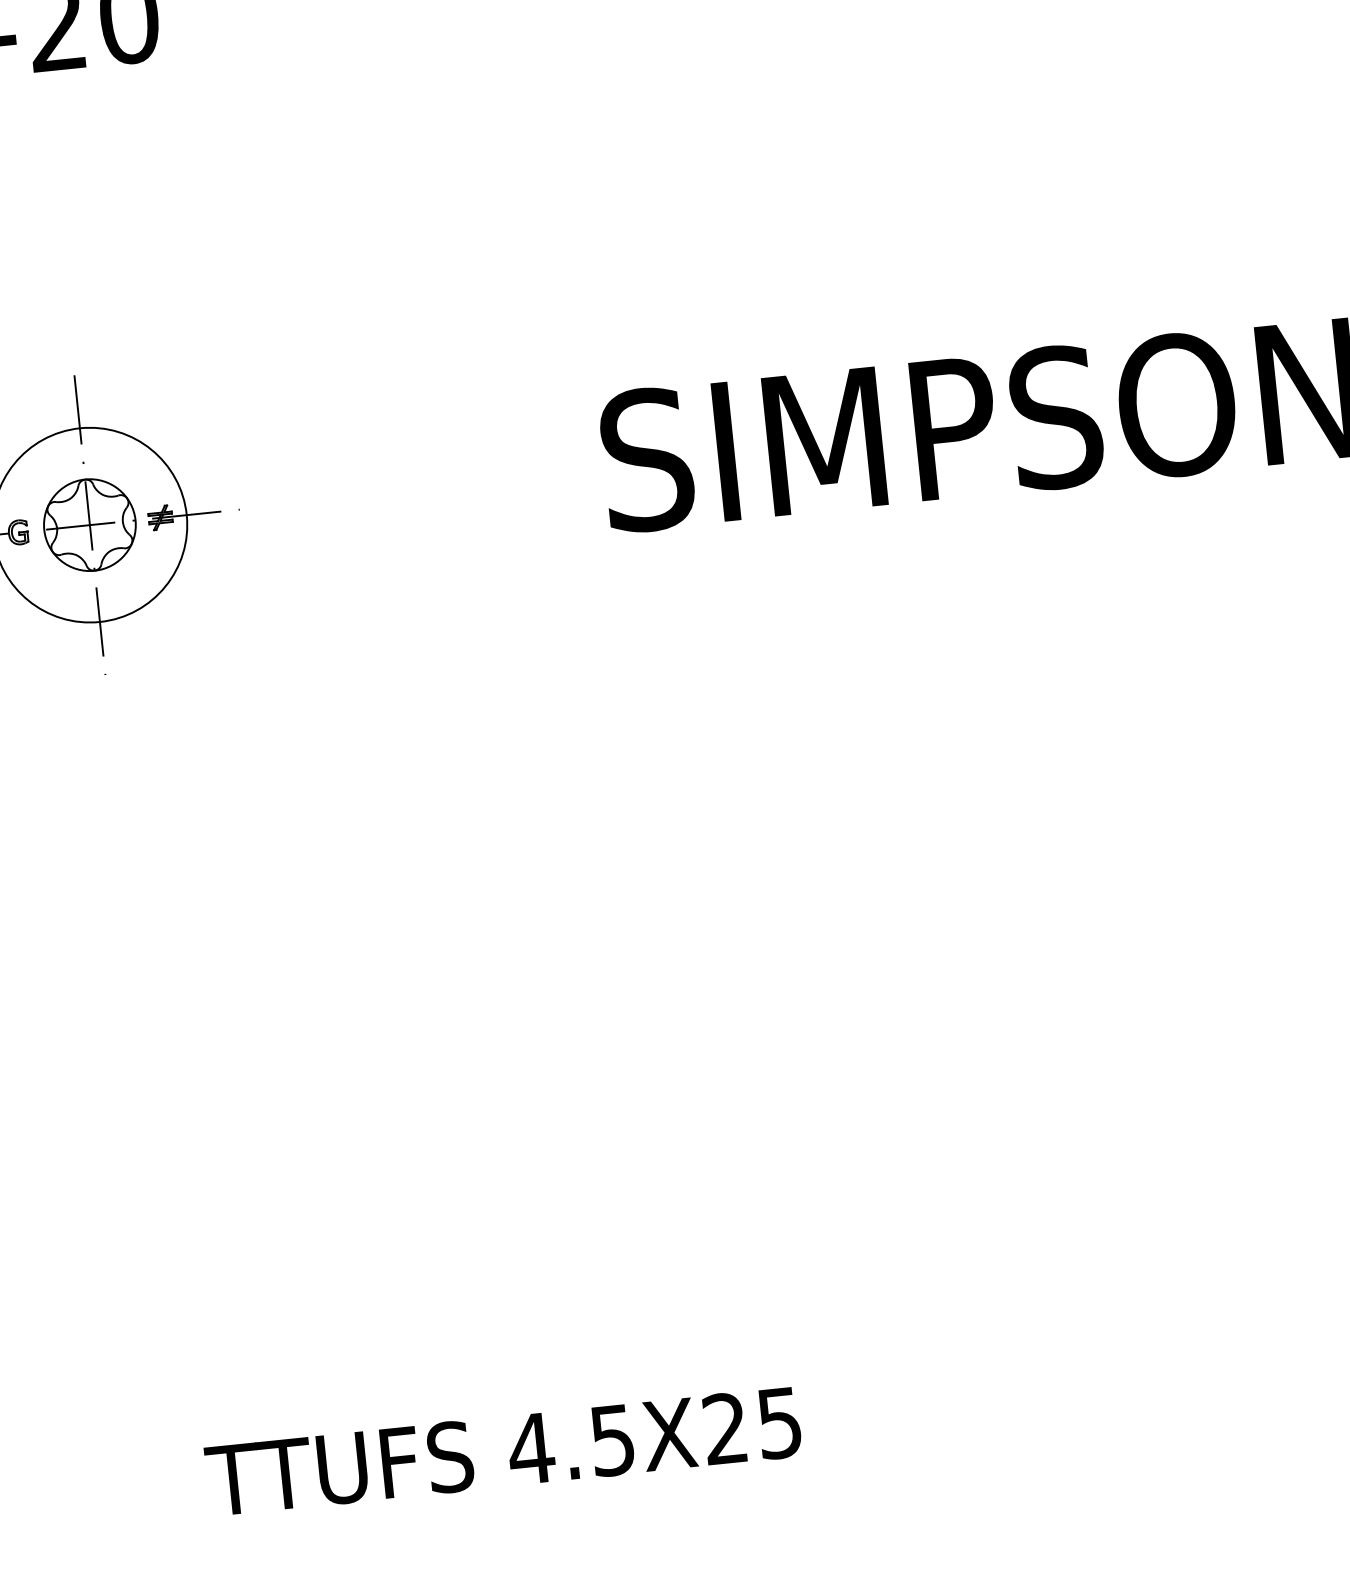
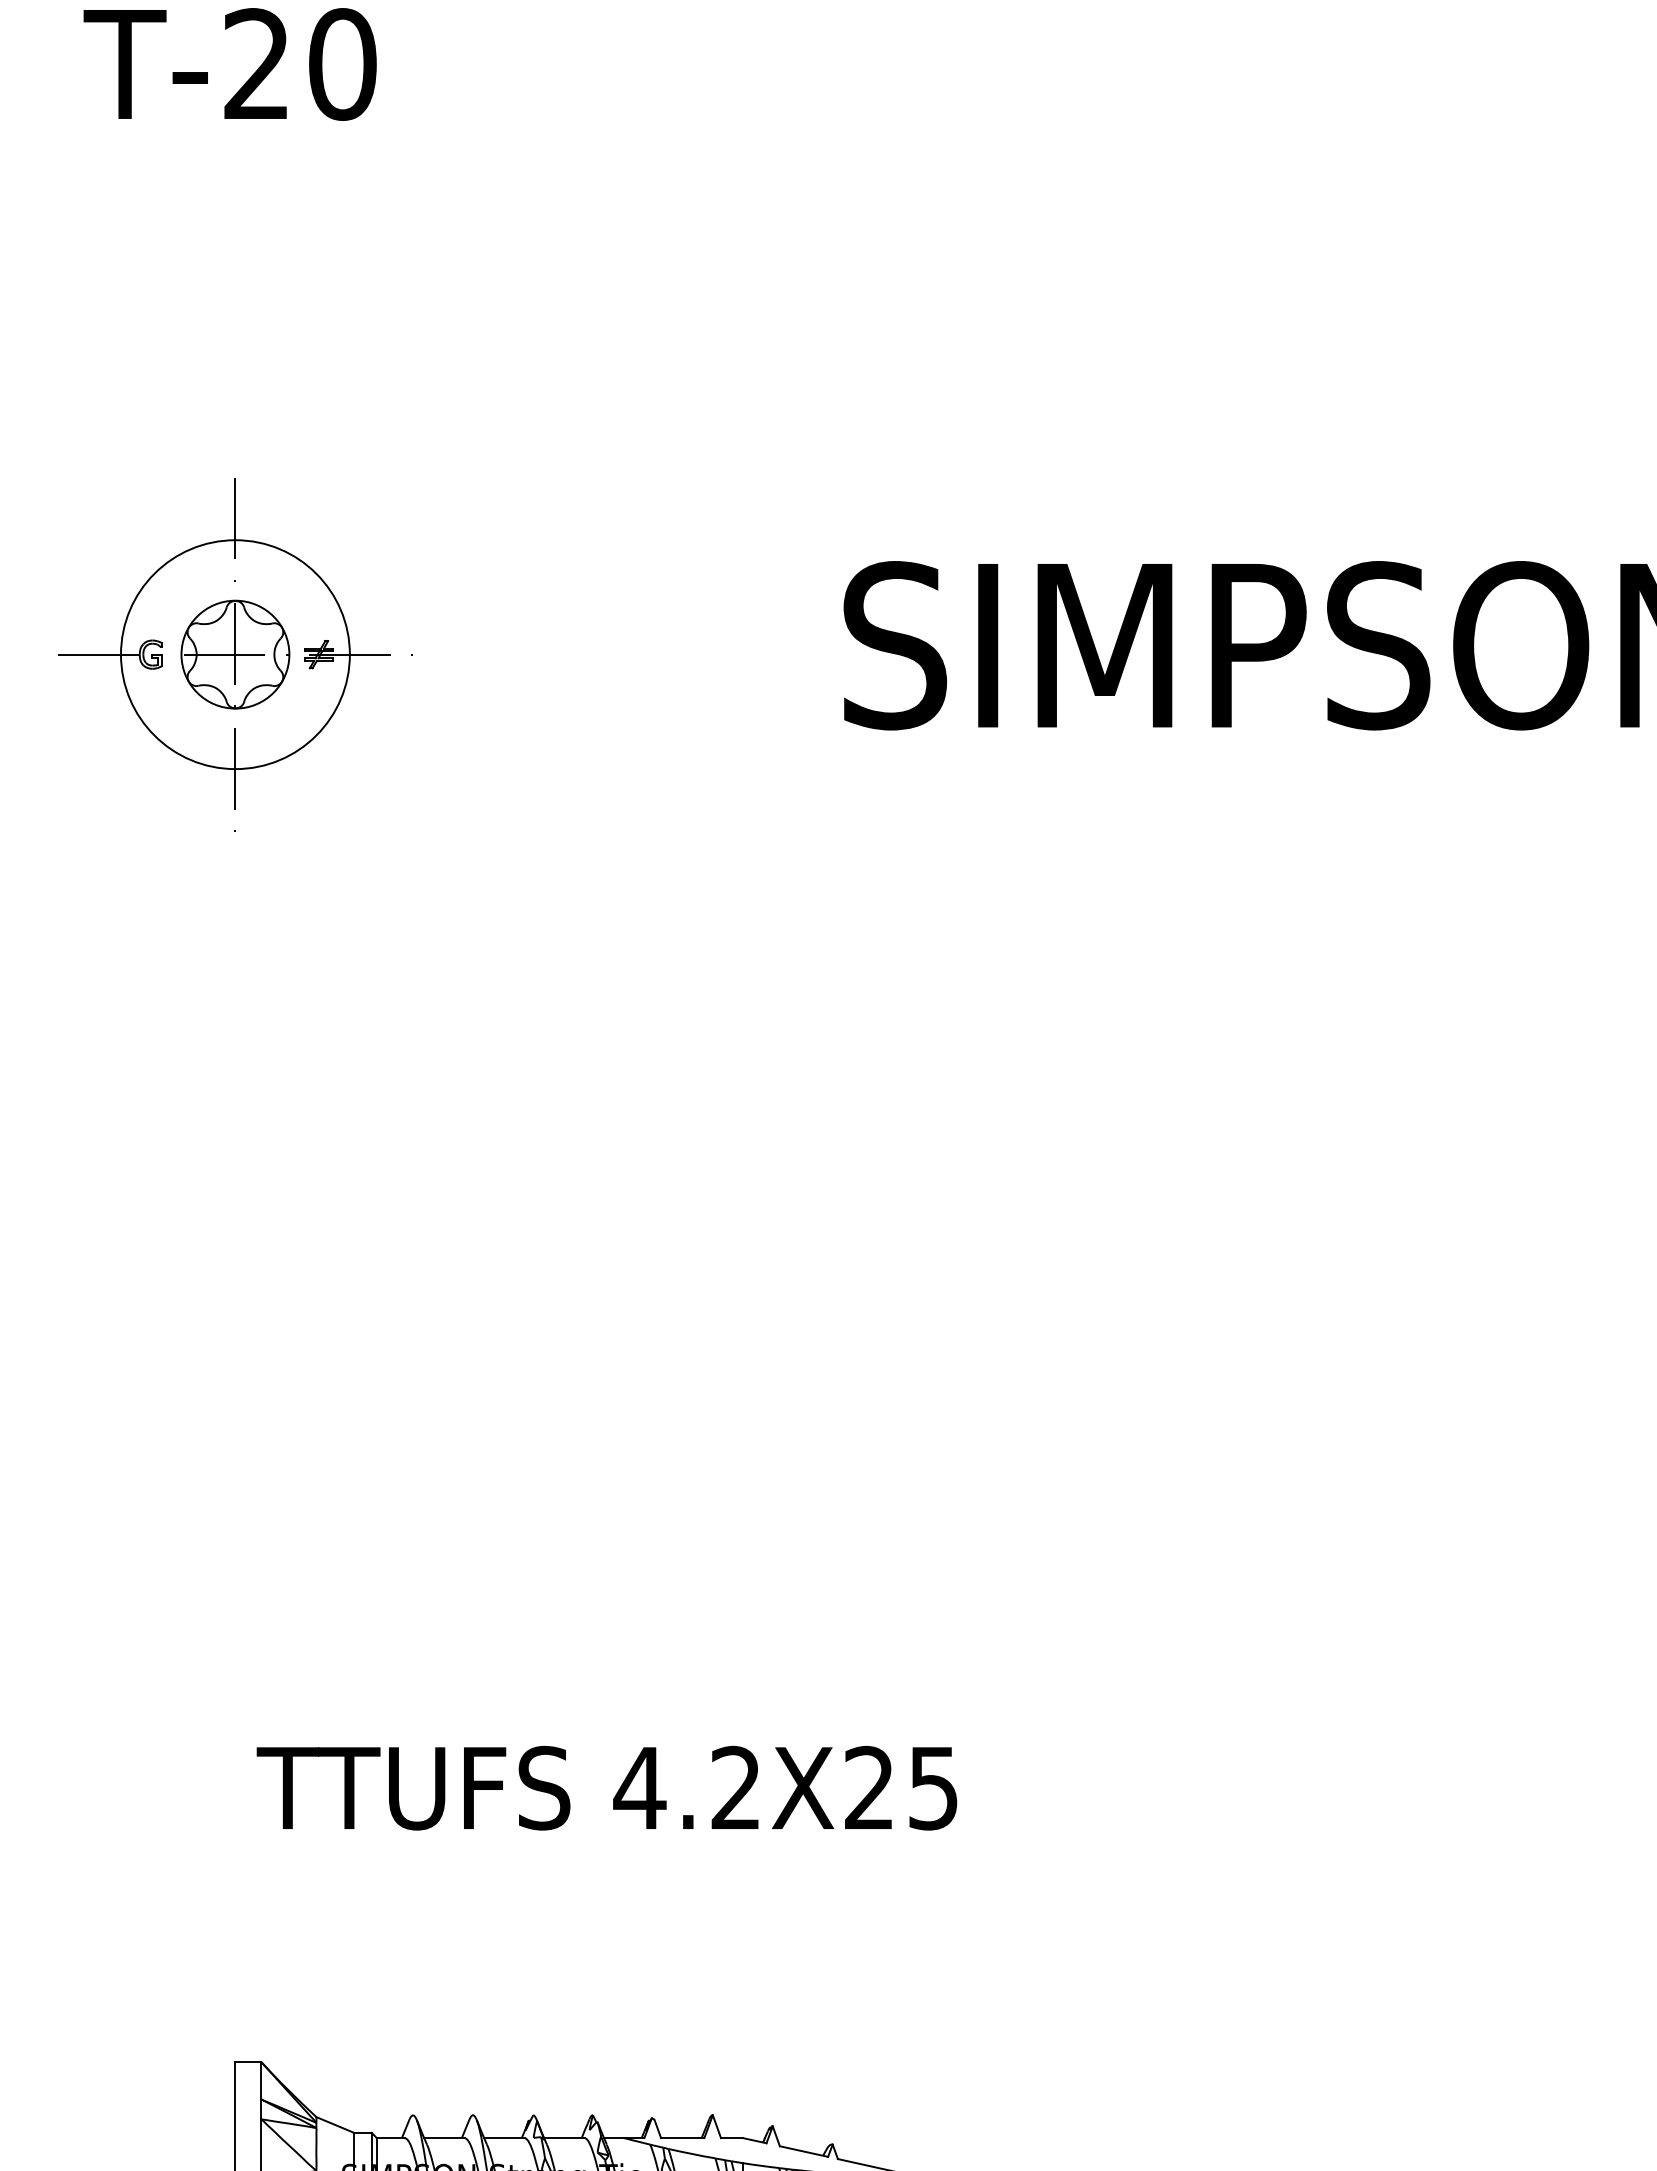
text: (612, 1439) -> (735, 1787), 4.5X25 -> 4.2X25

